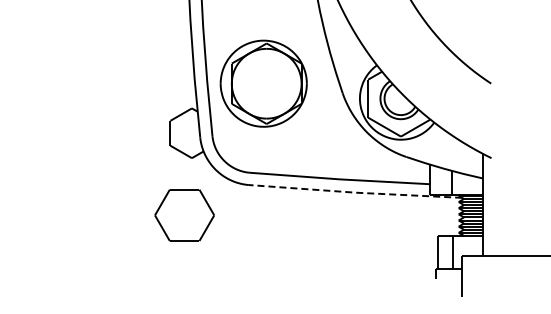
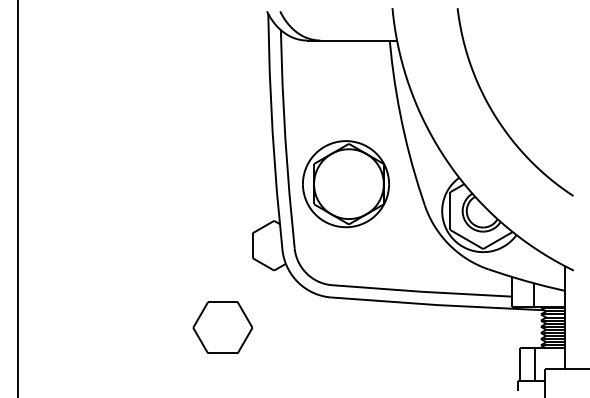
part: (263, 84) -> (345, 184), moved
line: (355, 193) -> (437, 305), dashed -> solid
part: (184, 215) -> (222, 327), moved

